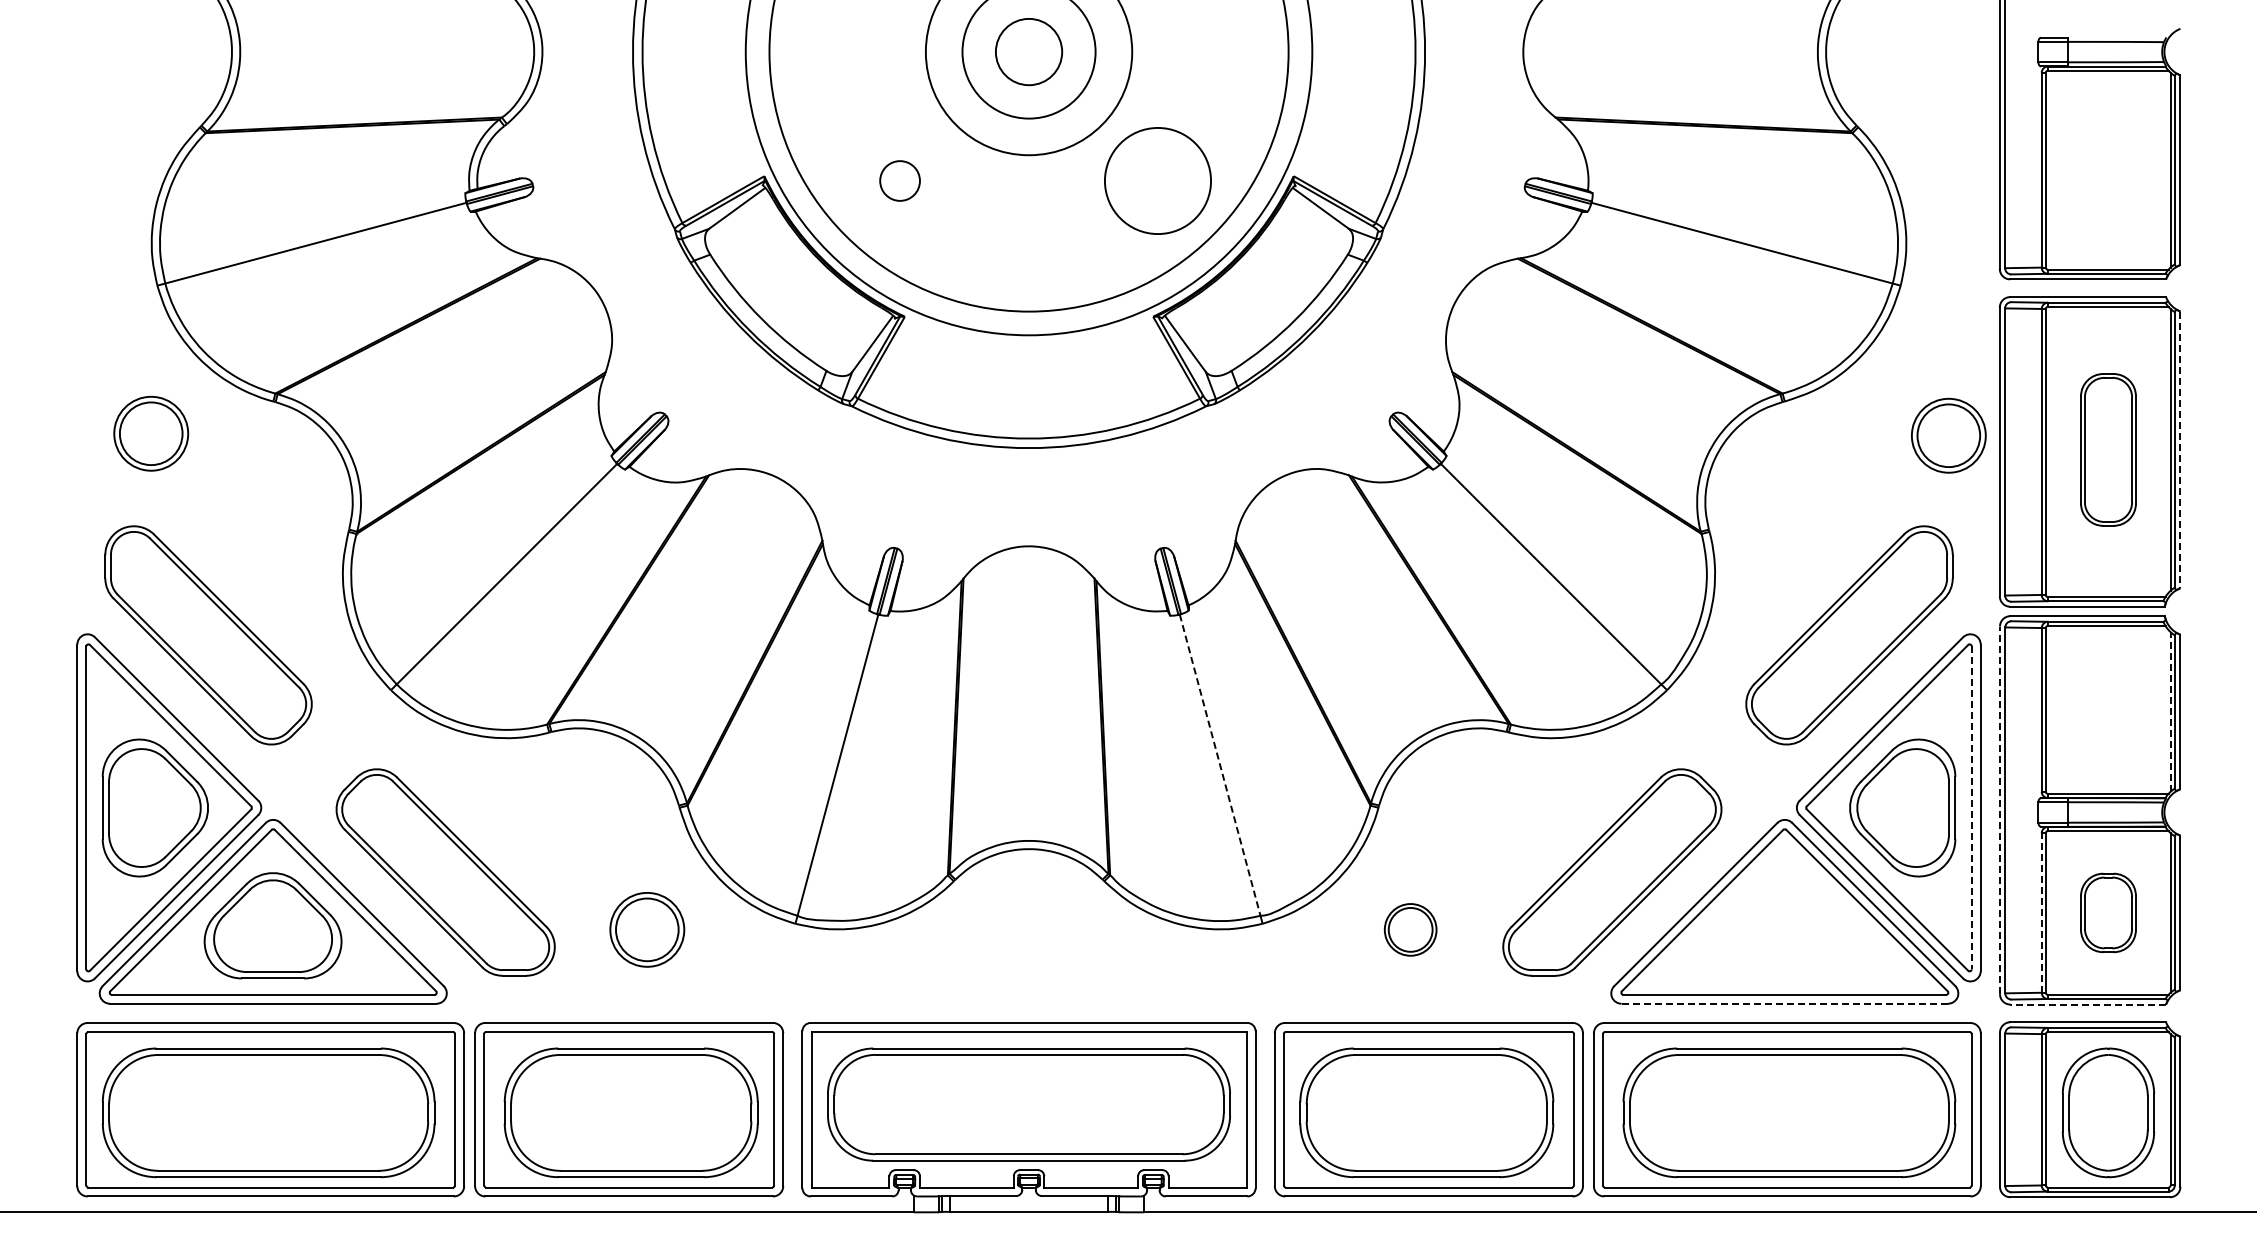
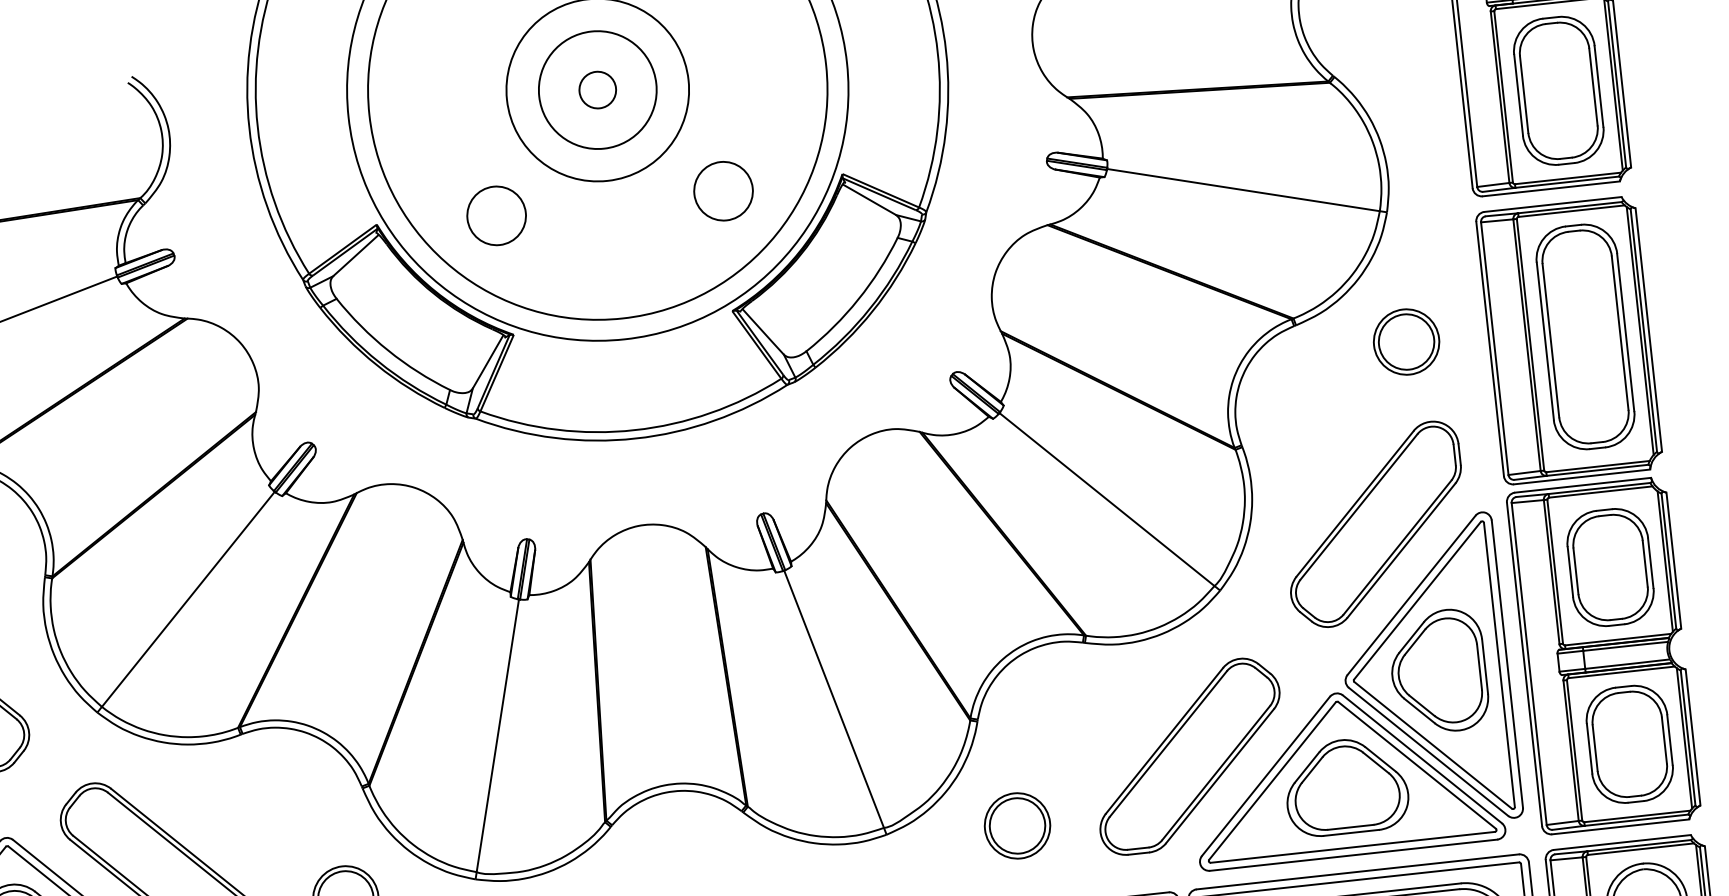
circle: (1028, 51) -> (597, 89), size x0.62
part: (2108, 170) -> (1558, 91), added
circle: (899, 180) -> (496, 215), size x1.67
circle: (1157, 180) -> (723, 190), size x0.62
part: (1948, 435) -> (1406, 341), moved
part: (2108, 449) -> (1585, 336), size x1.67
line: (2180, 450) -> (1648, 330), dashed -> solid
part: (2108, 711) -> (1610, 567), added
line: (2170, 711) -> (1665, 561), dashed -> solid
line: (1220, 765) -> (834, 699), dashed -> solid
line: (1971, 808) -> (1499, 665), dashed -> solid
line: (2000, 810) -> (1524, 664), dashed -> solid
line: (2041, 912) -> (1570, 750), dashed -> solid
part: (2108, 912) -> (1629, 743), size x1.67
part: (1784, 925) -> (1345, 786), added
part: (1410, 929) -> (1017, 825), size x1.43
line: (1785, 1003) -> (1354, 854), dashed -> solid
line: (2088, 1004) -> (1620, 826), dashed -> solid

